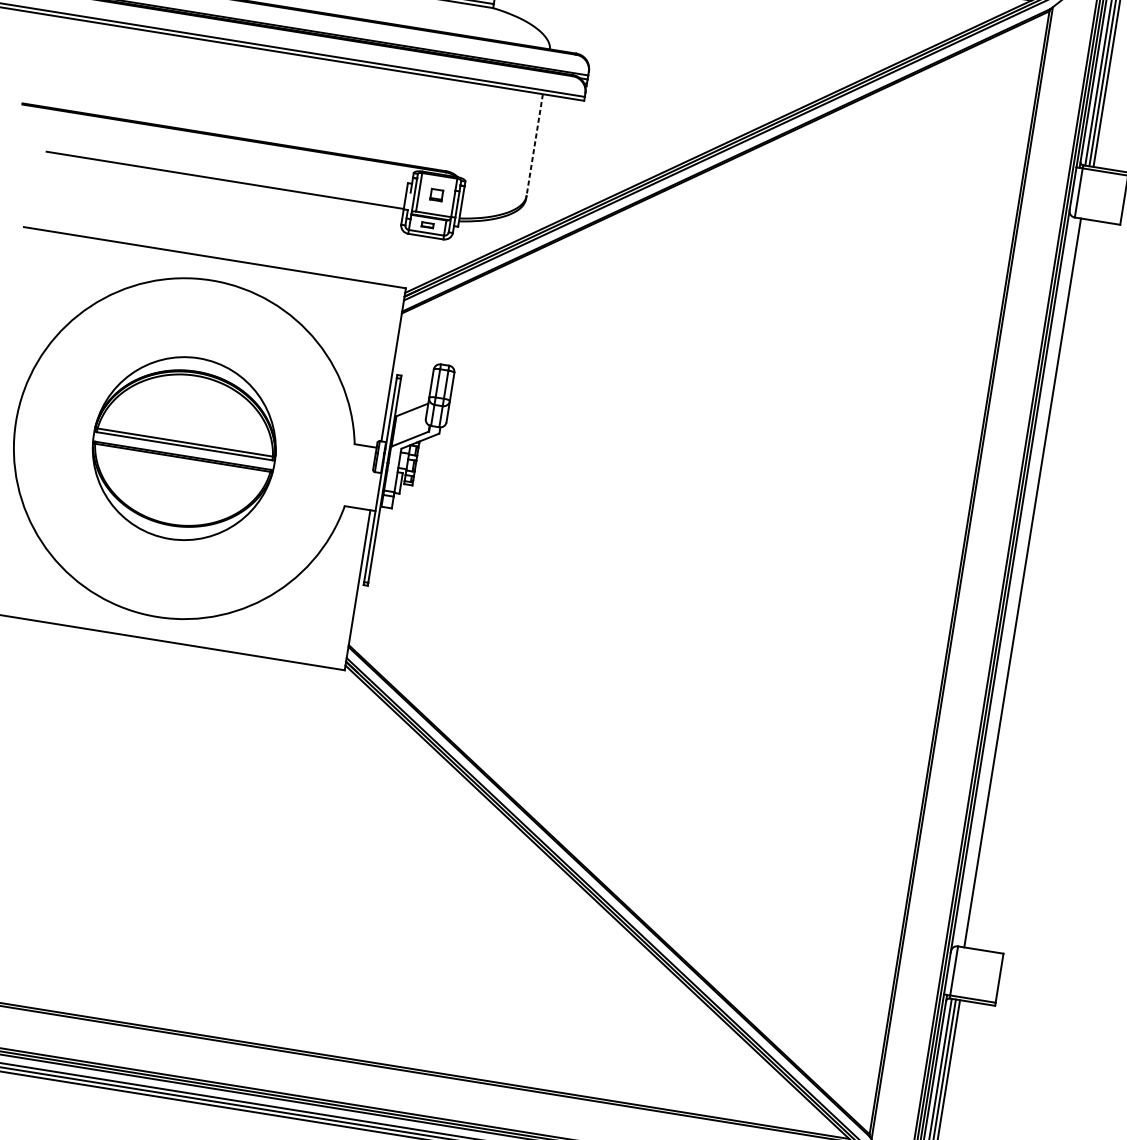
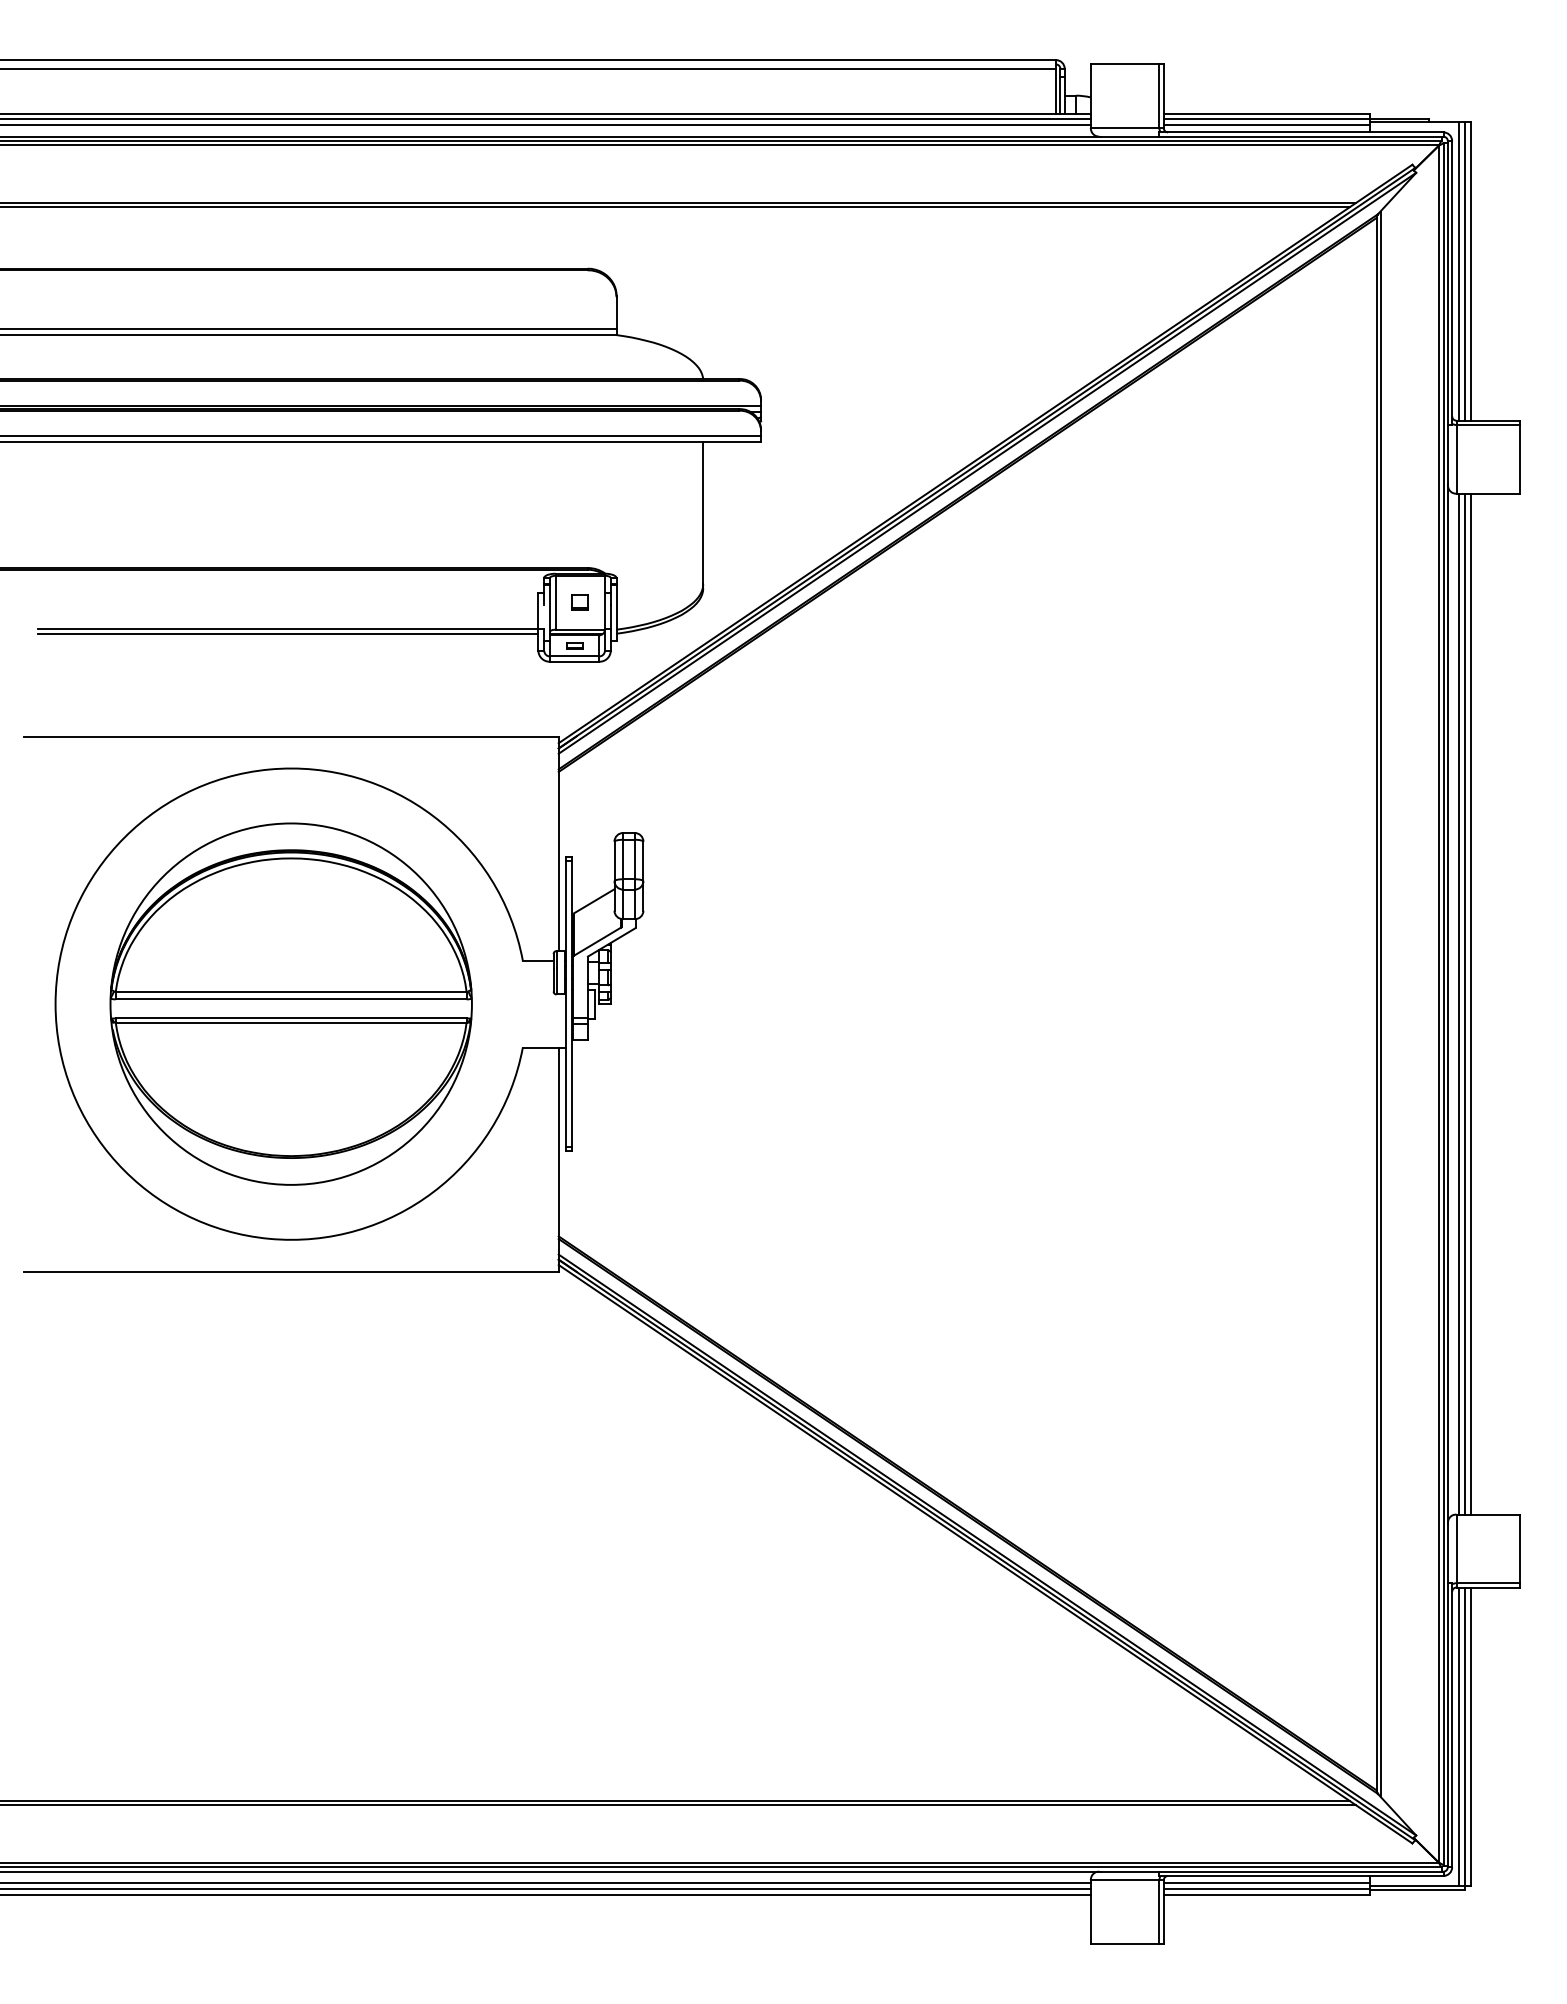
line: (534, 145) -> (703, 513), dashed -> solid
line: (224, 184) -> (288, 634), added
part: (183, 448) -> (290, 1003), size x1.43
line: (1018, 581) -> (1459, 1003), added
line: (1026, 583) -> (1470, 1003), added

